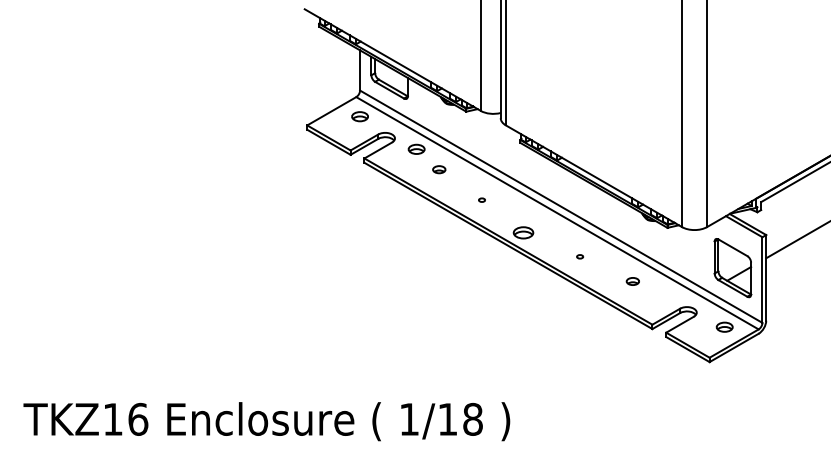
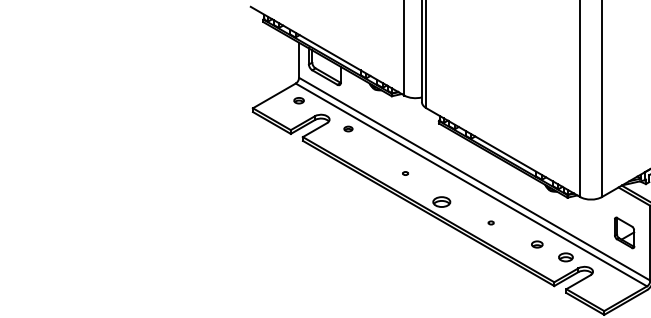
part: (359, 116) -> (298, 100), size x0.7
part: (416, 148) -> (348, 128), size x0.6
part: (439, 169) -> (368, 146), removed
part: (732, 268) -> (624, 233), size x0.6
part: (724, 326) -> (565, 256), moved

